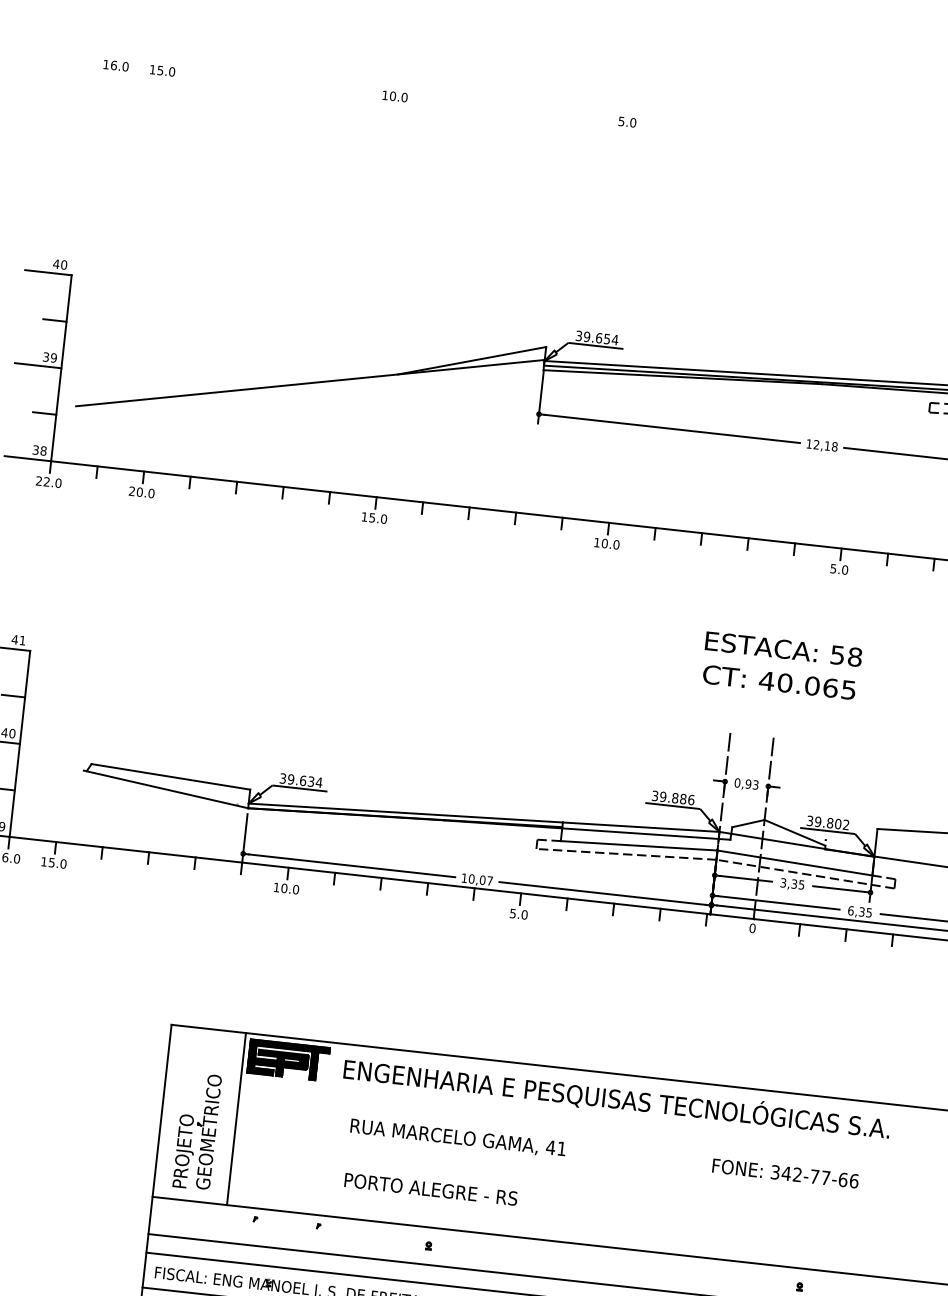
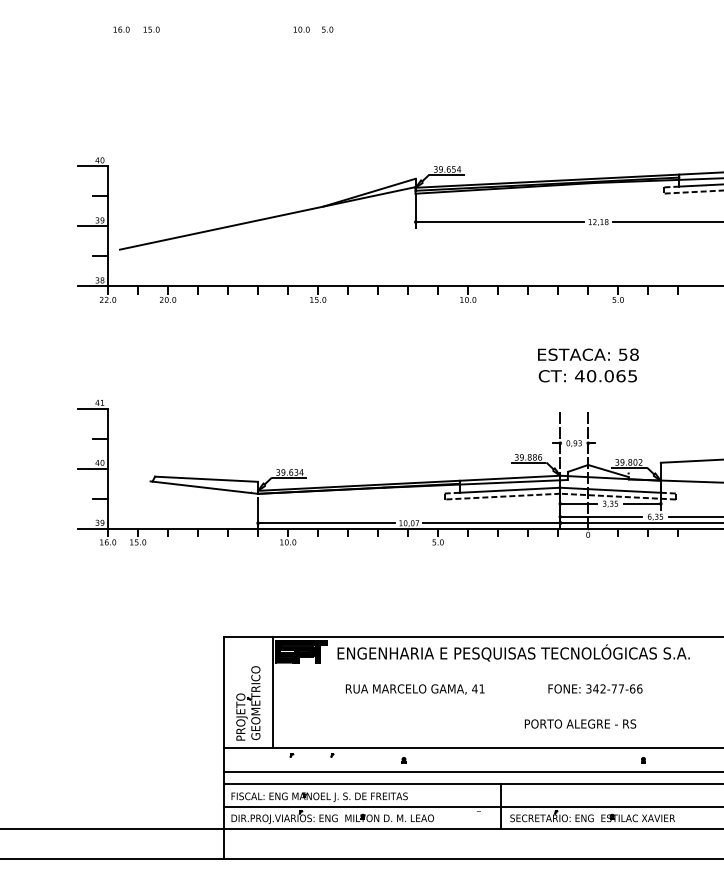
text: (627, 121) -> (327, 29), moved
text: (785, 1172) -> (595, 688), moved
text: (431, 1188) -> (580, 723), moved

